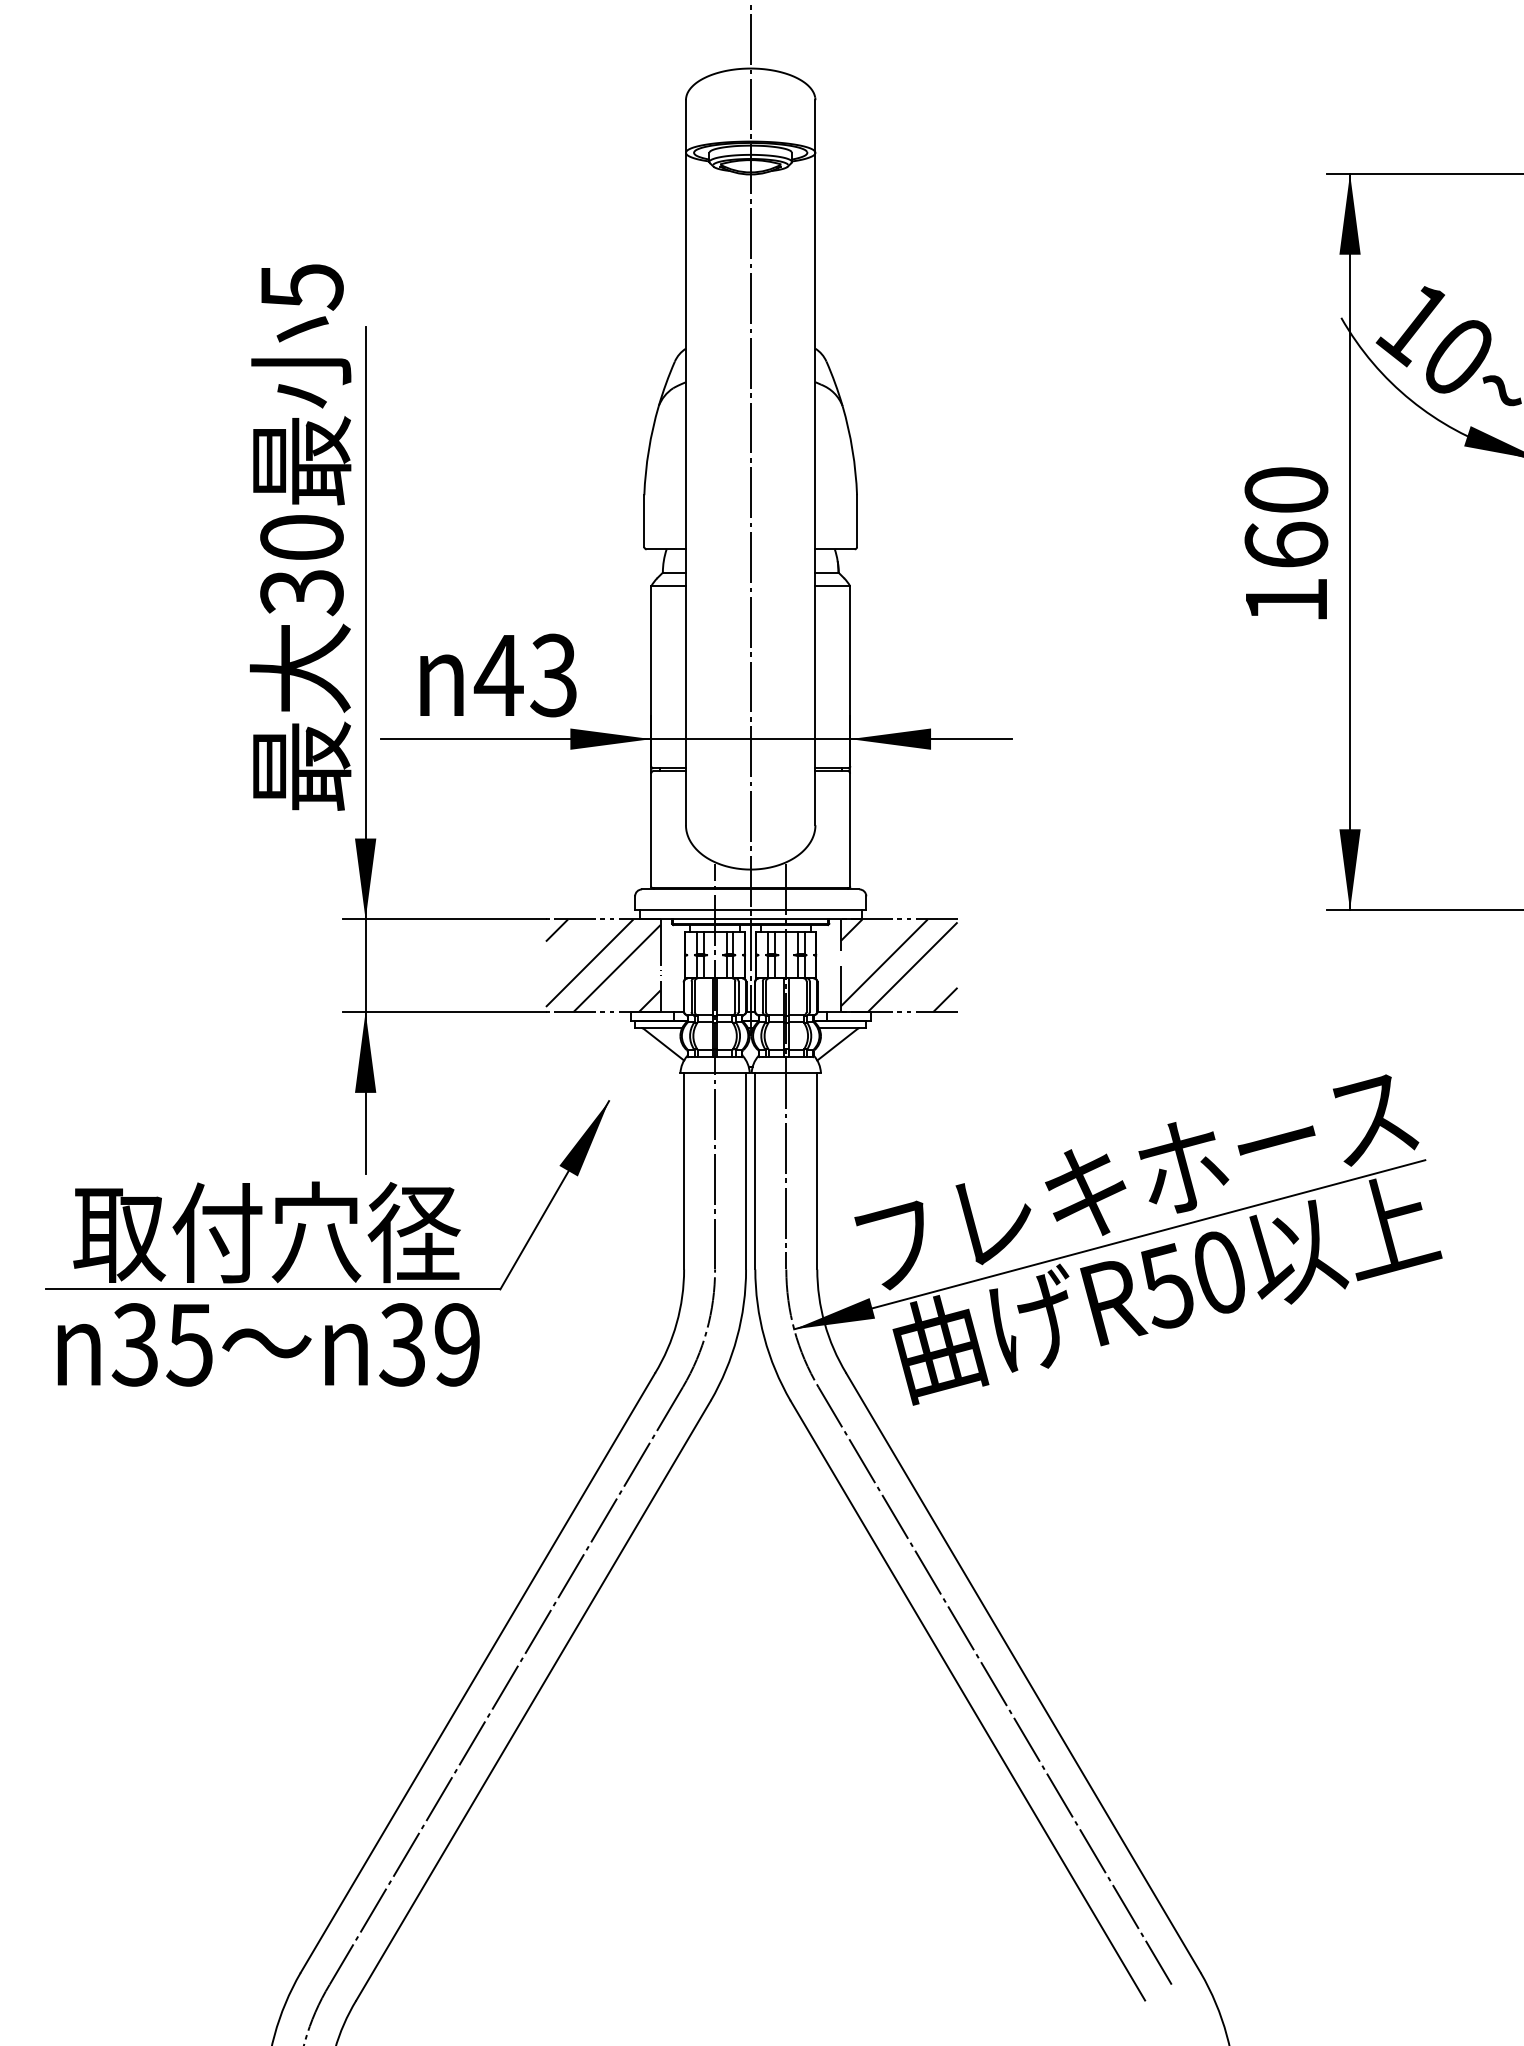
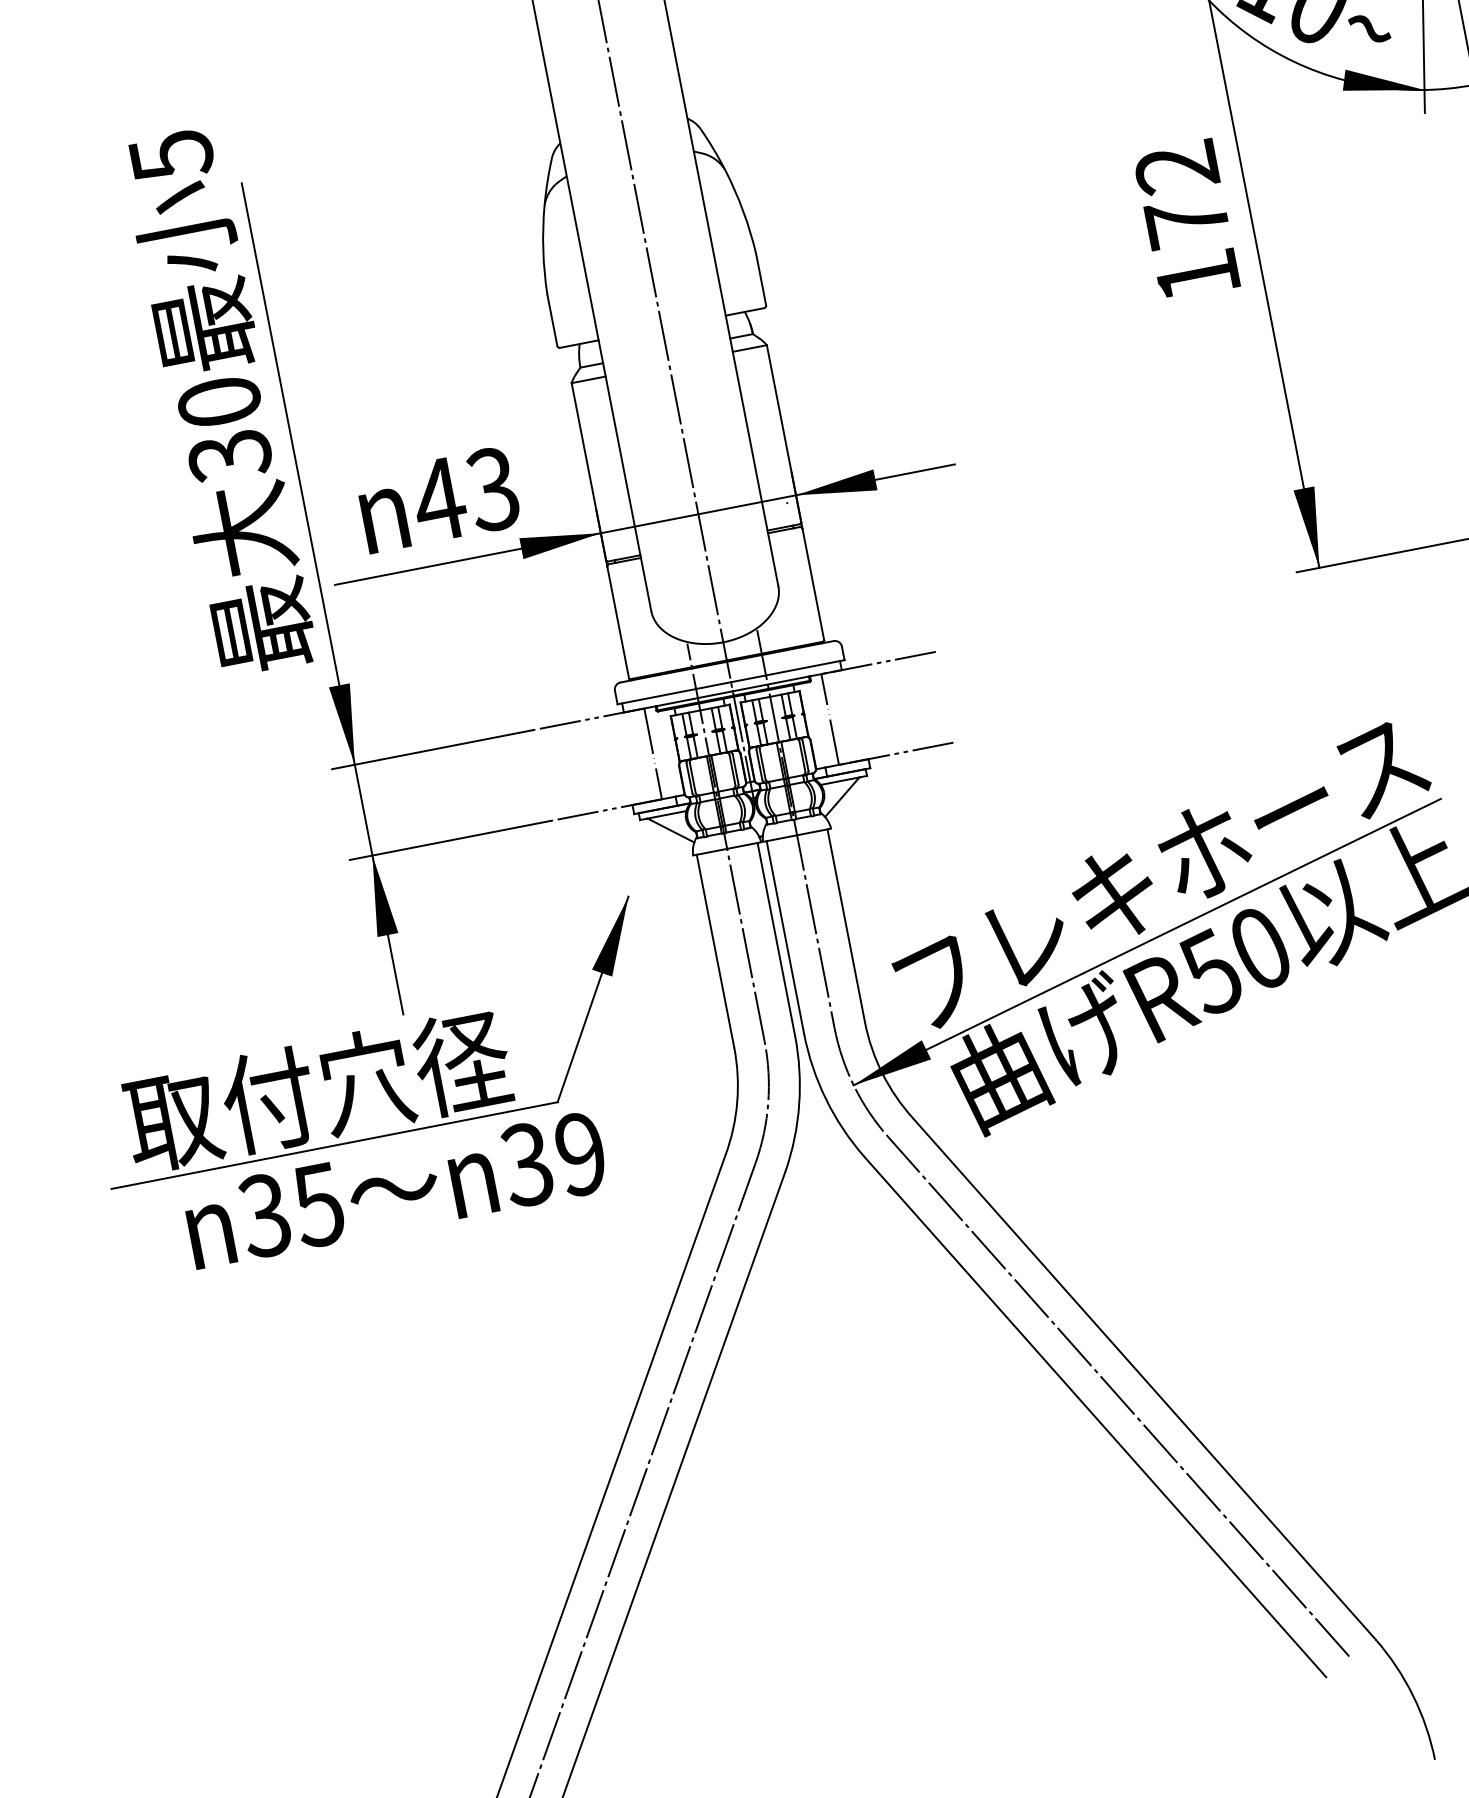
text: (1286, 517) -> (1182, 194), 160 -> 172
hatch: (602, 965) -> (596, 764), removed
hatch: (898, 965) -> (886, 708), removed
text: (268, 1344) -> (395, 1189), moved

